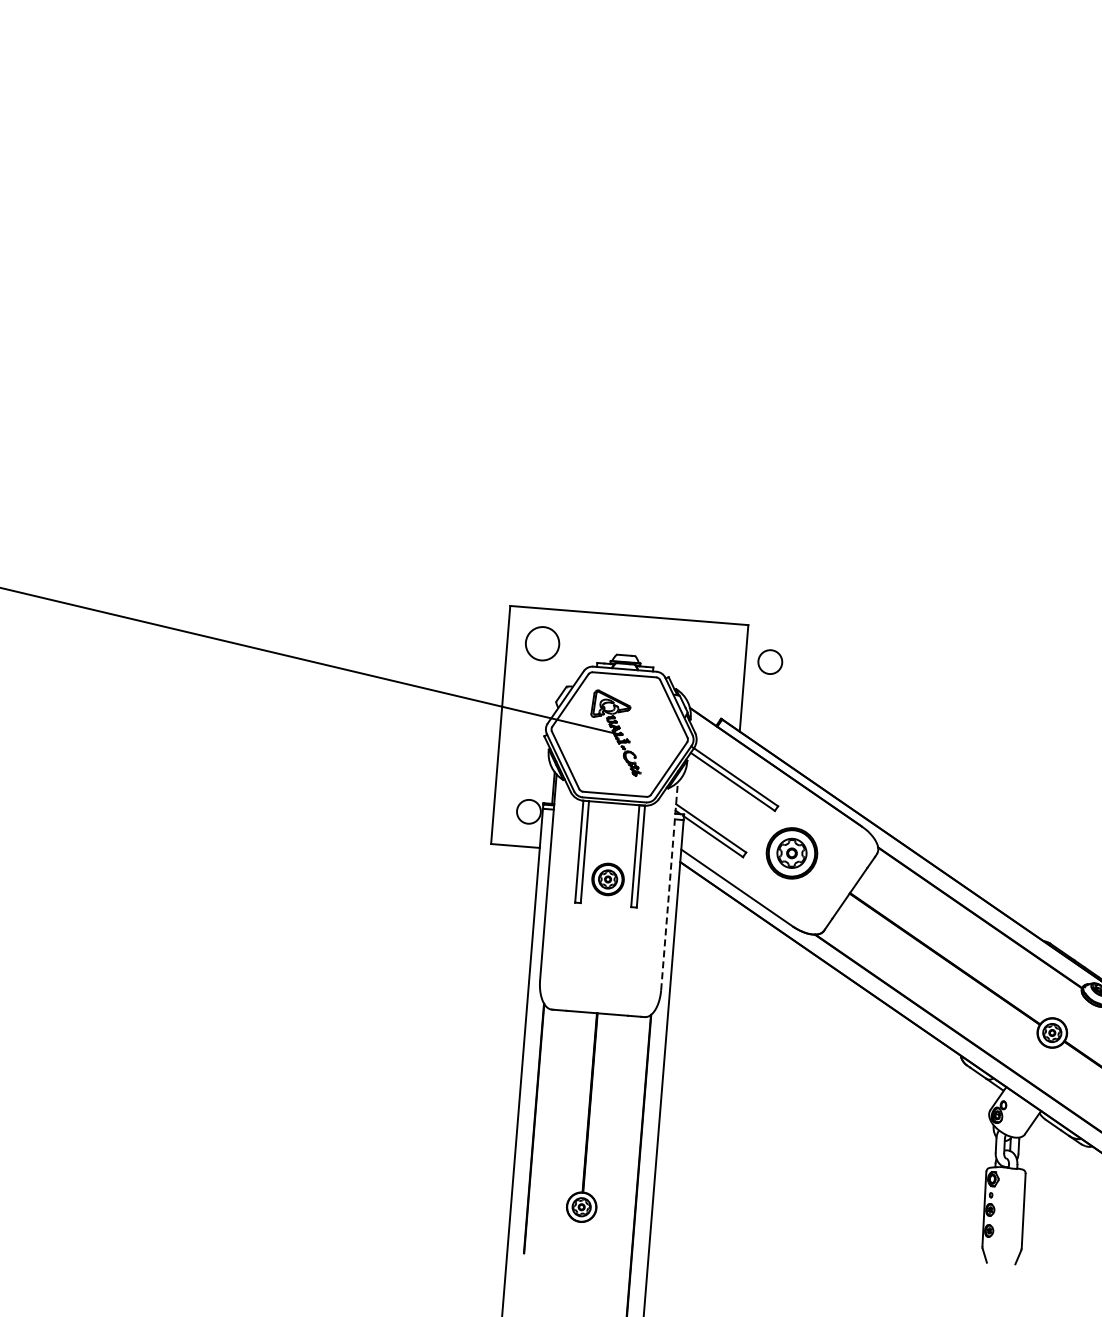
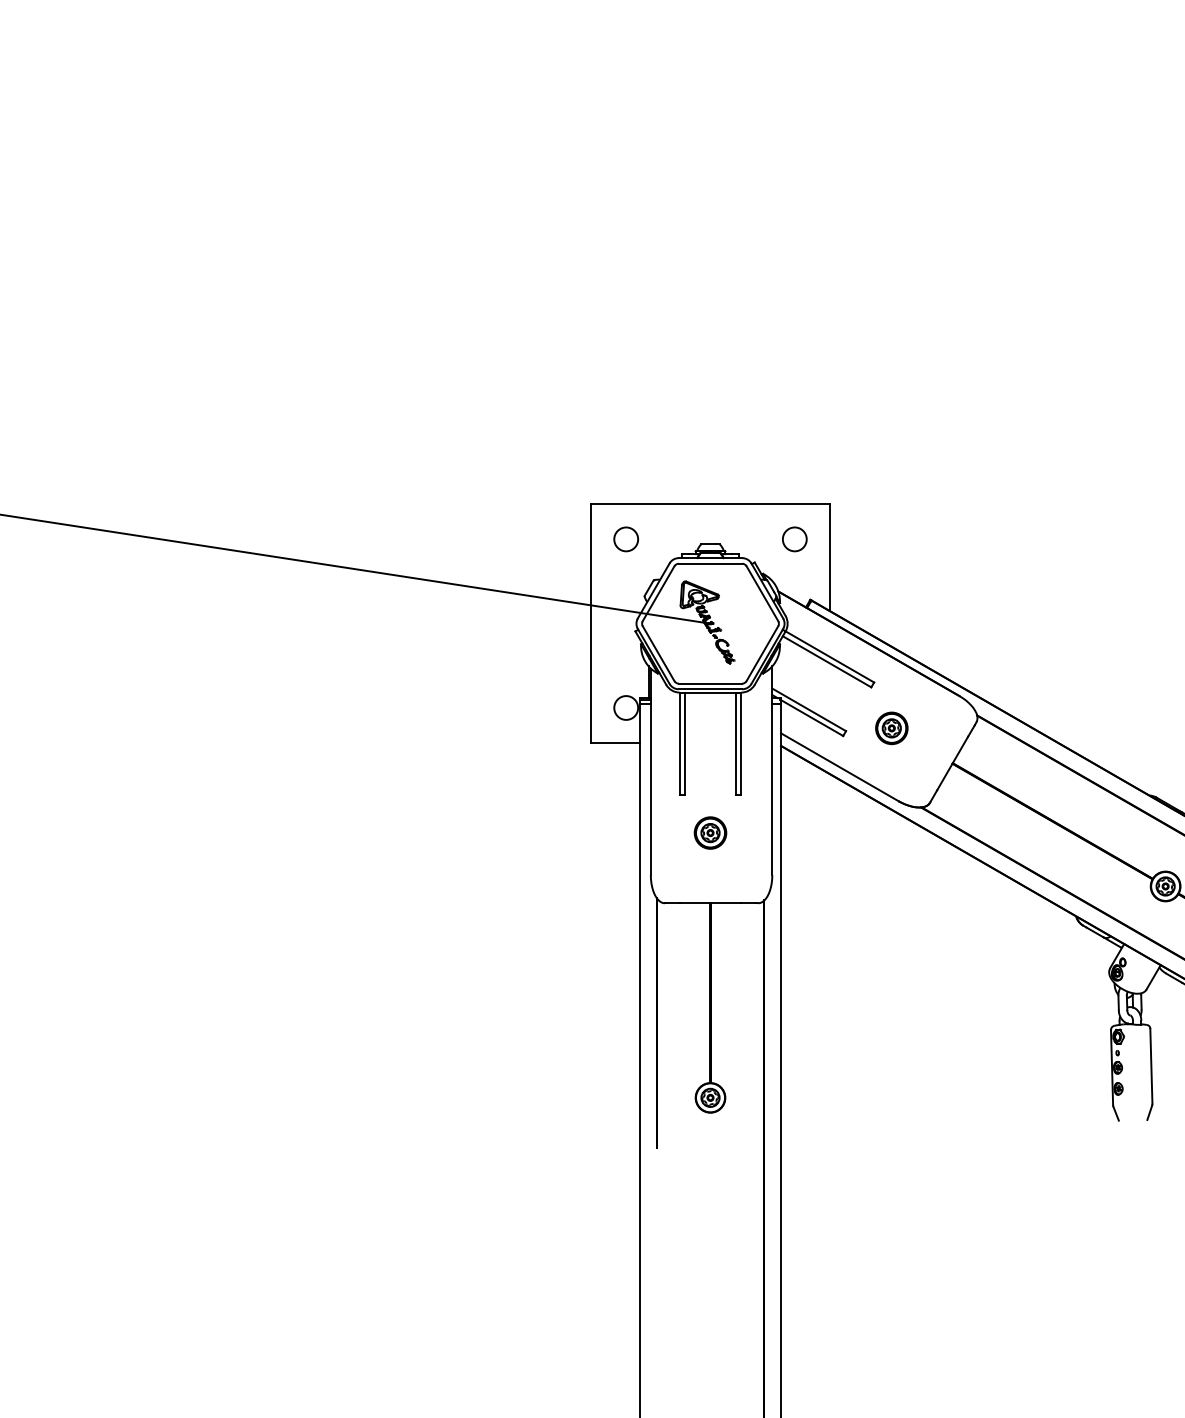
circle: (541, 643) -> (625, 539), size x0.71
circle: (770, 662) -> (794, 539), moved
part: (791, 853) -> (891, 728), size x0.62
part: (608, 878) -> (710, 832), moved
line: (669, 885) -> (772, 770), dashed -> solid

